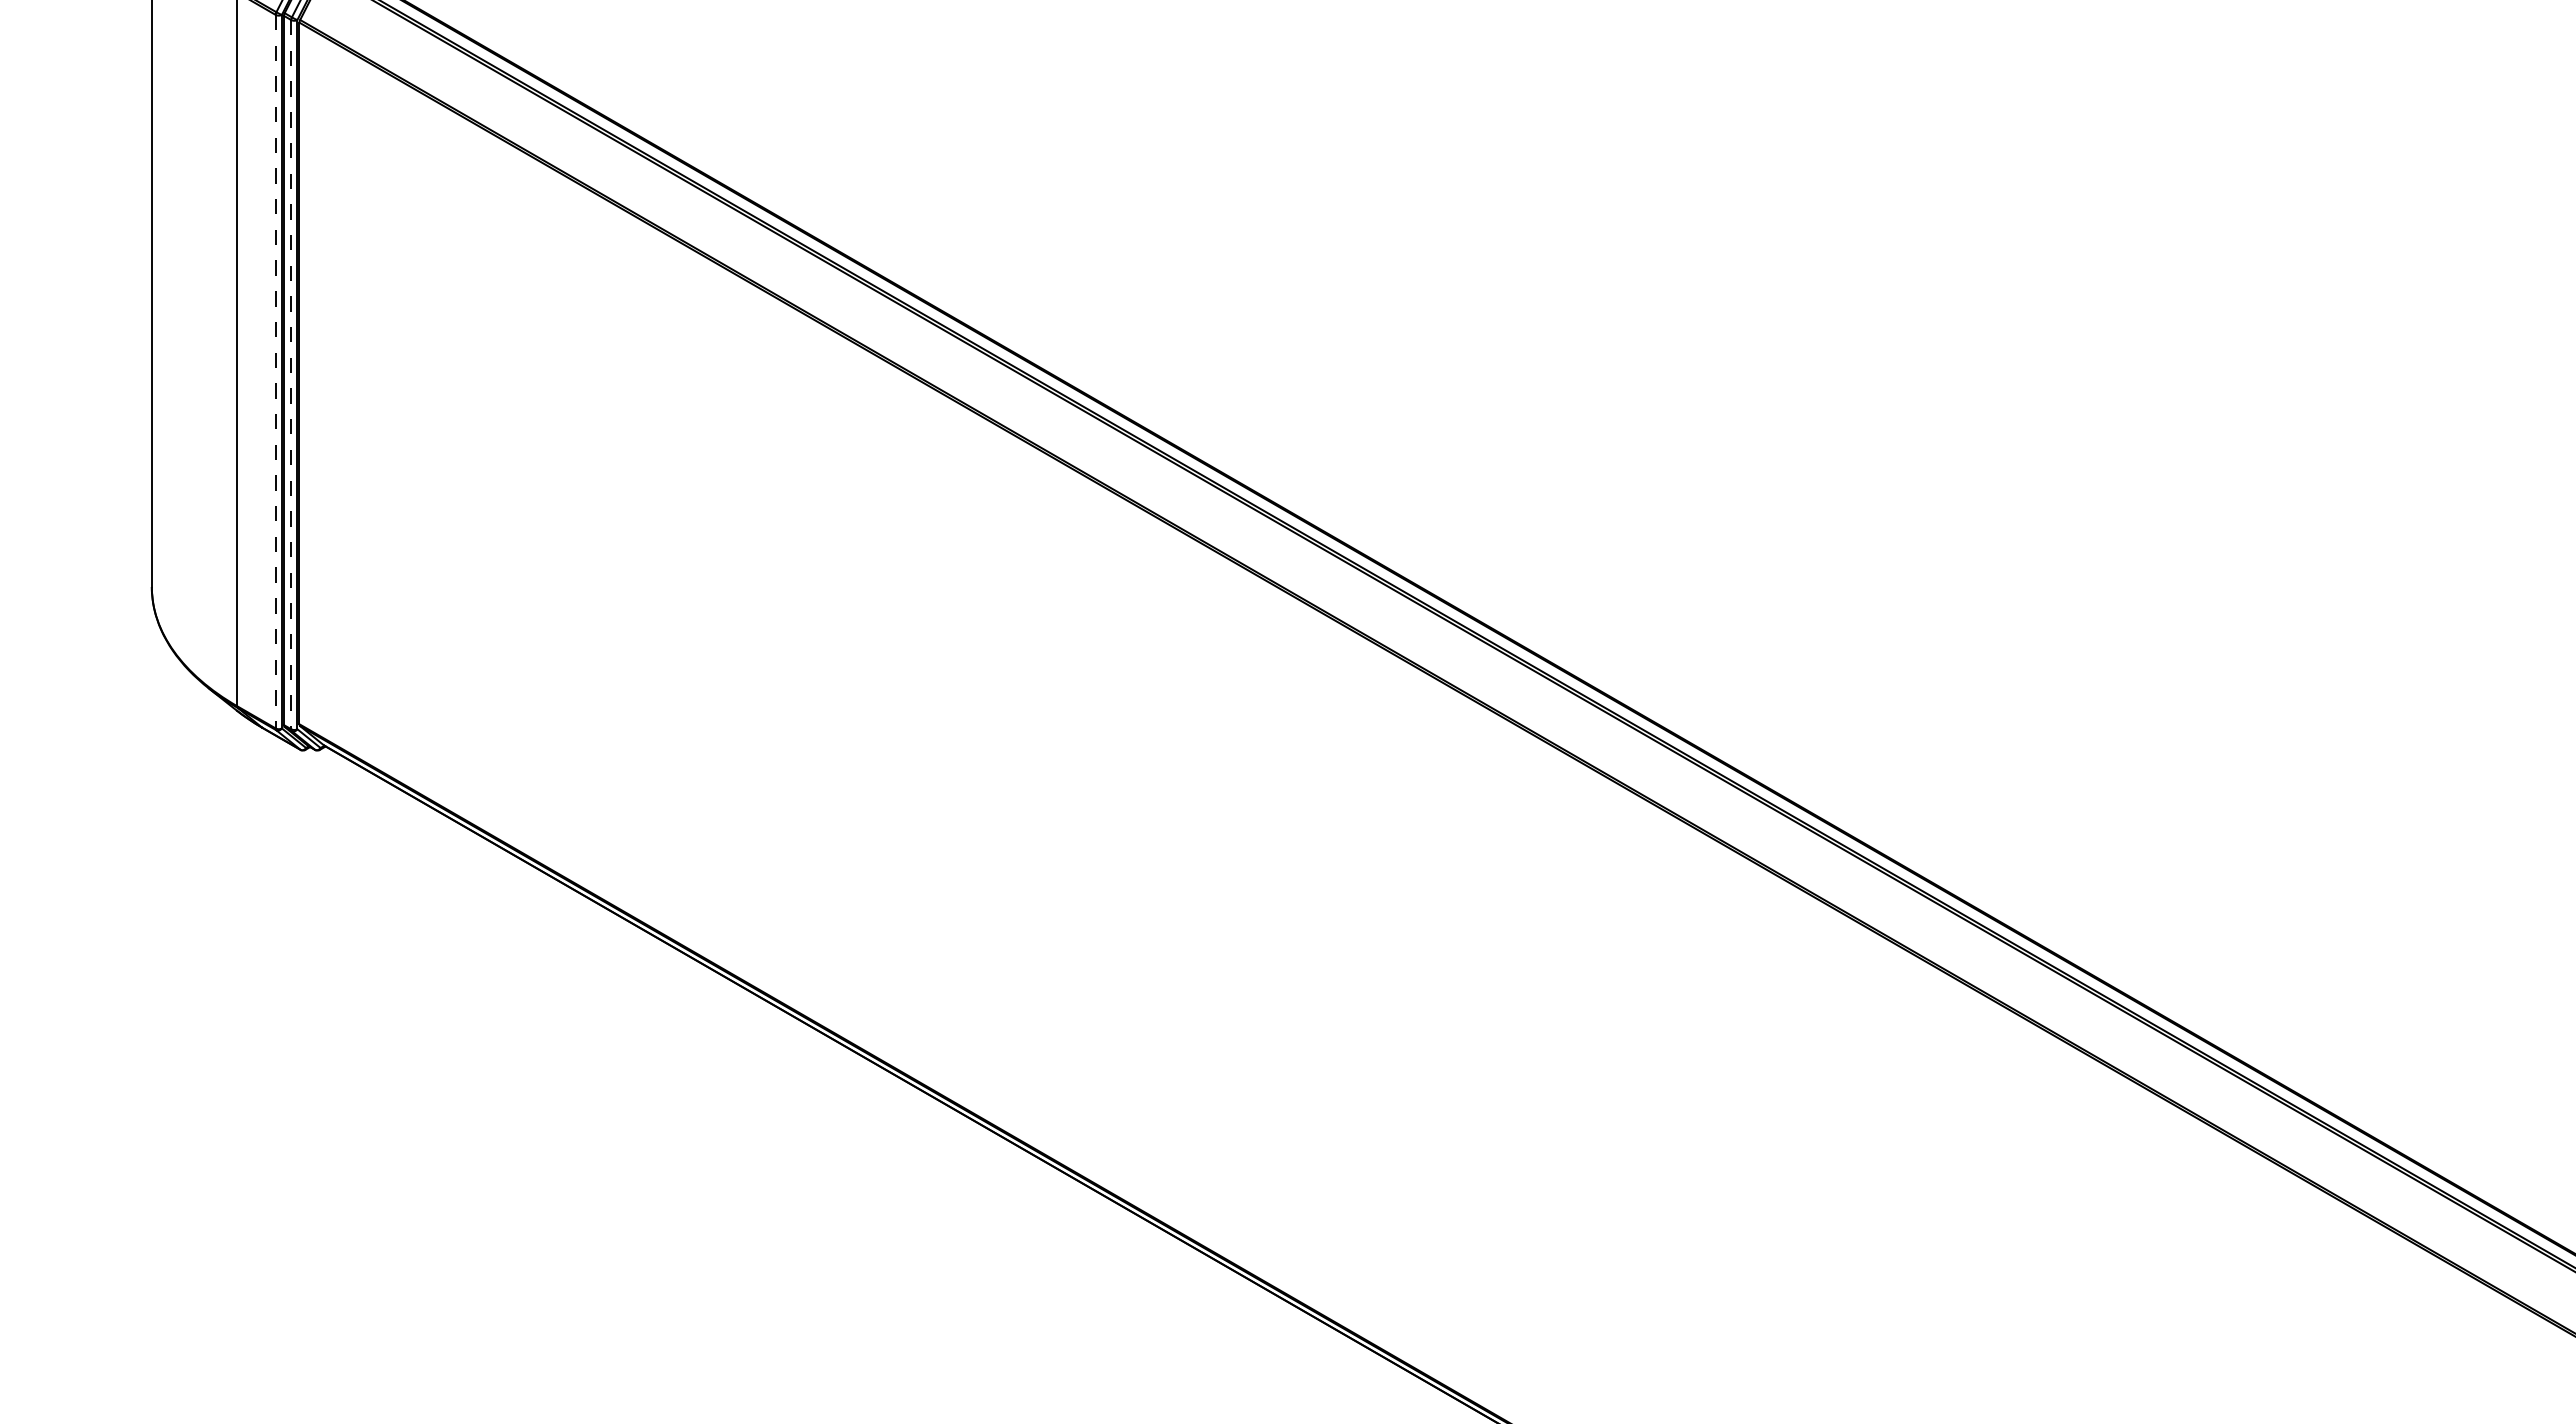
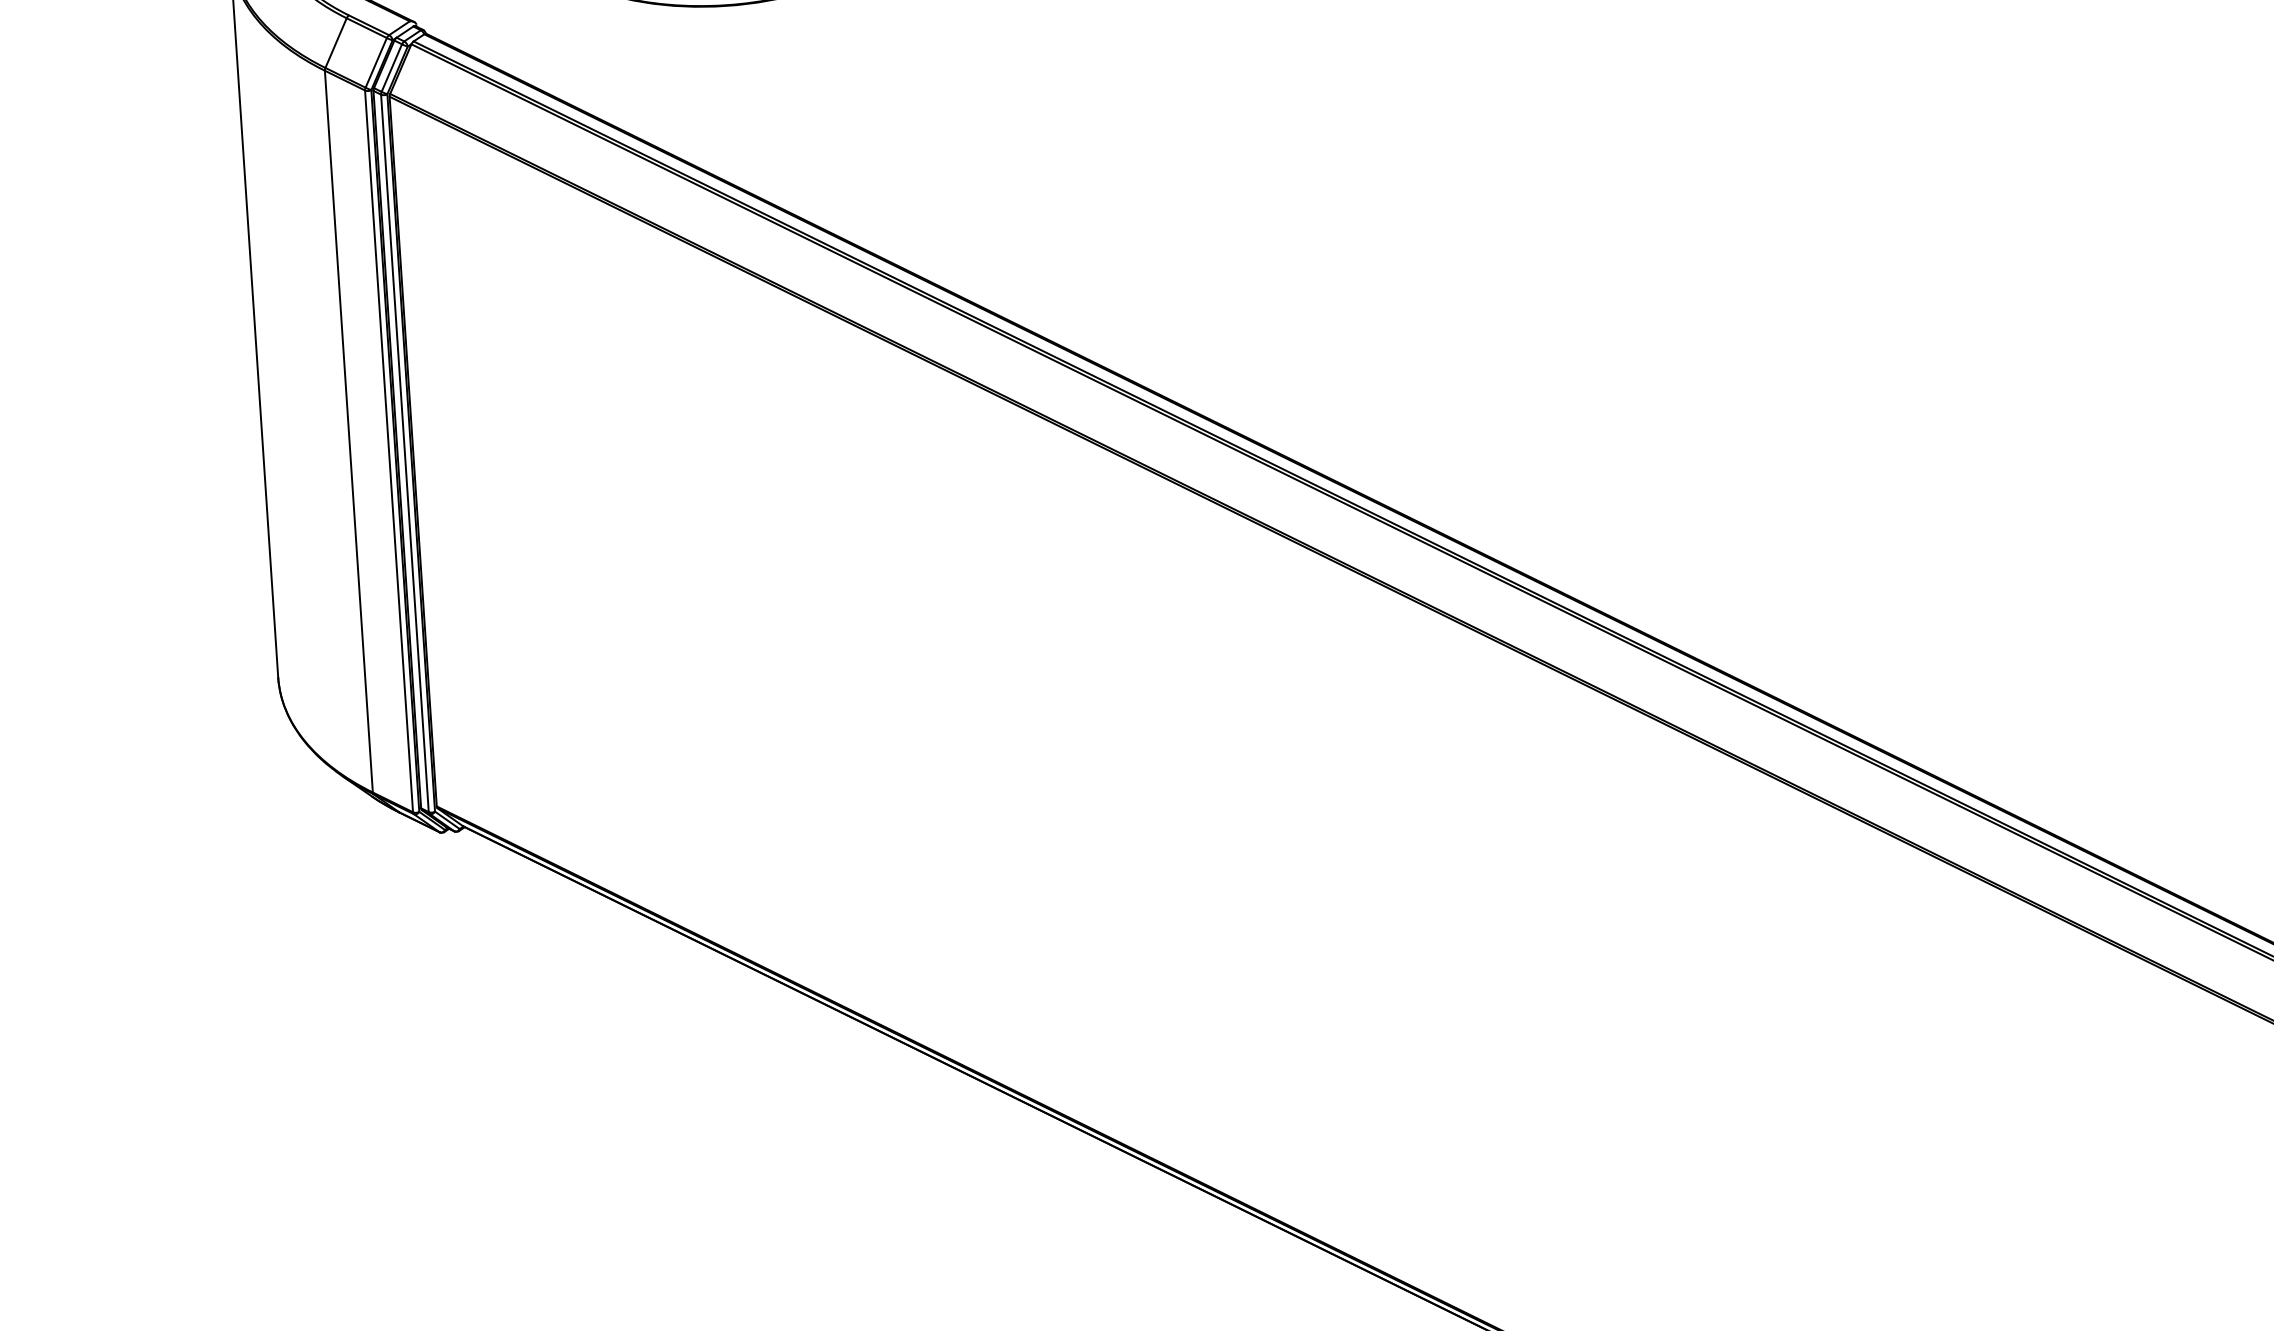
line: (275, 371) -> (388, 451), dashed -> solid
line: (291, 374) -> (405, 453), dashed -> solid

